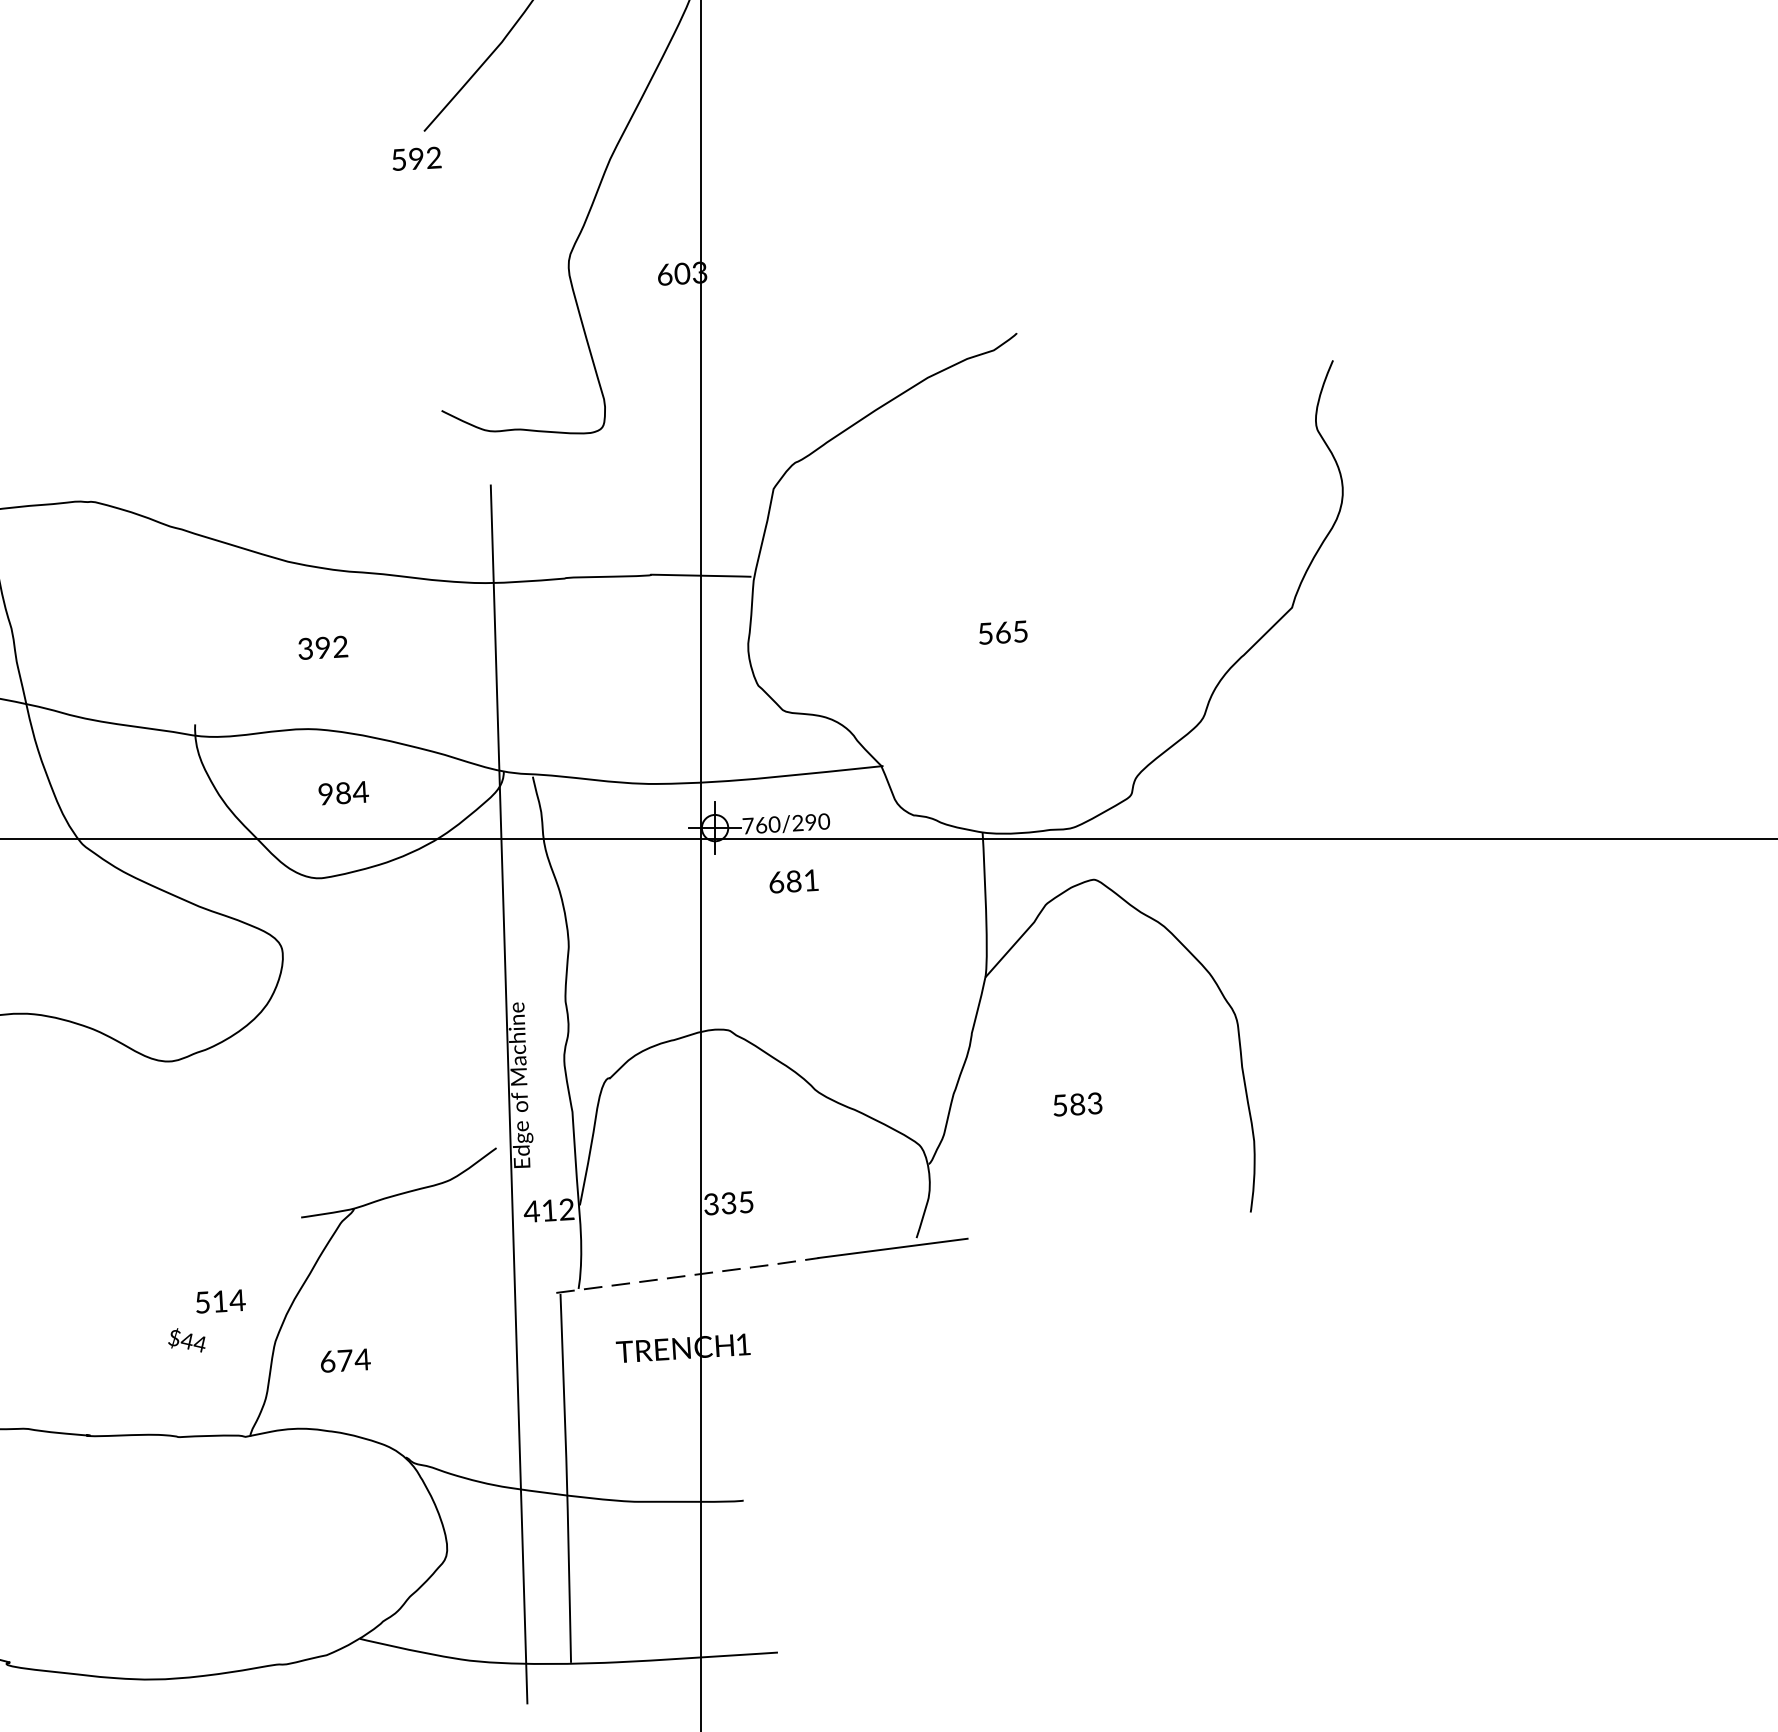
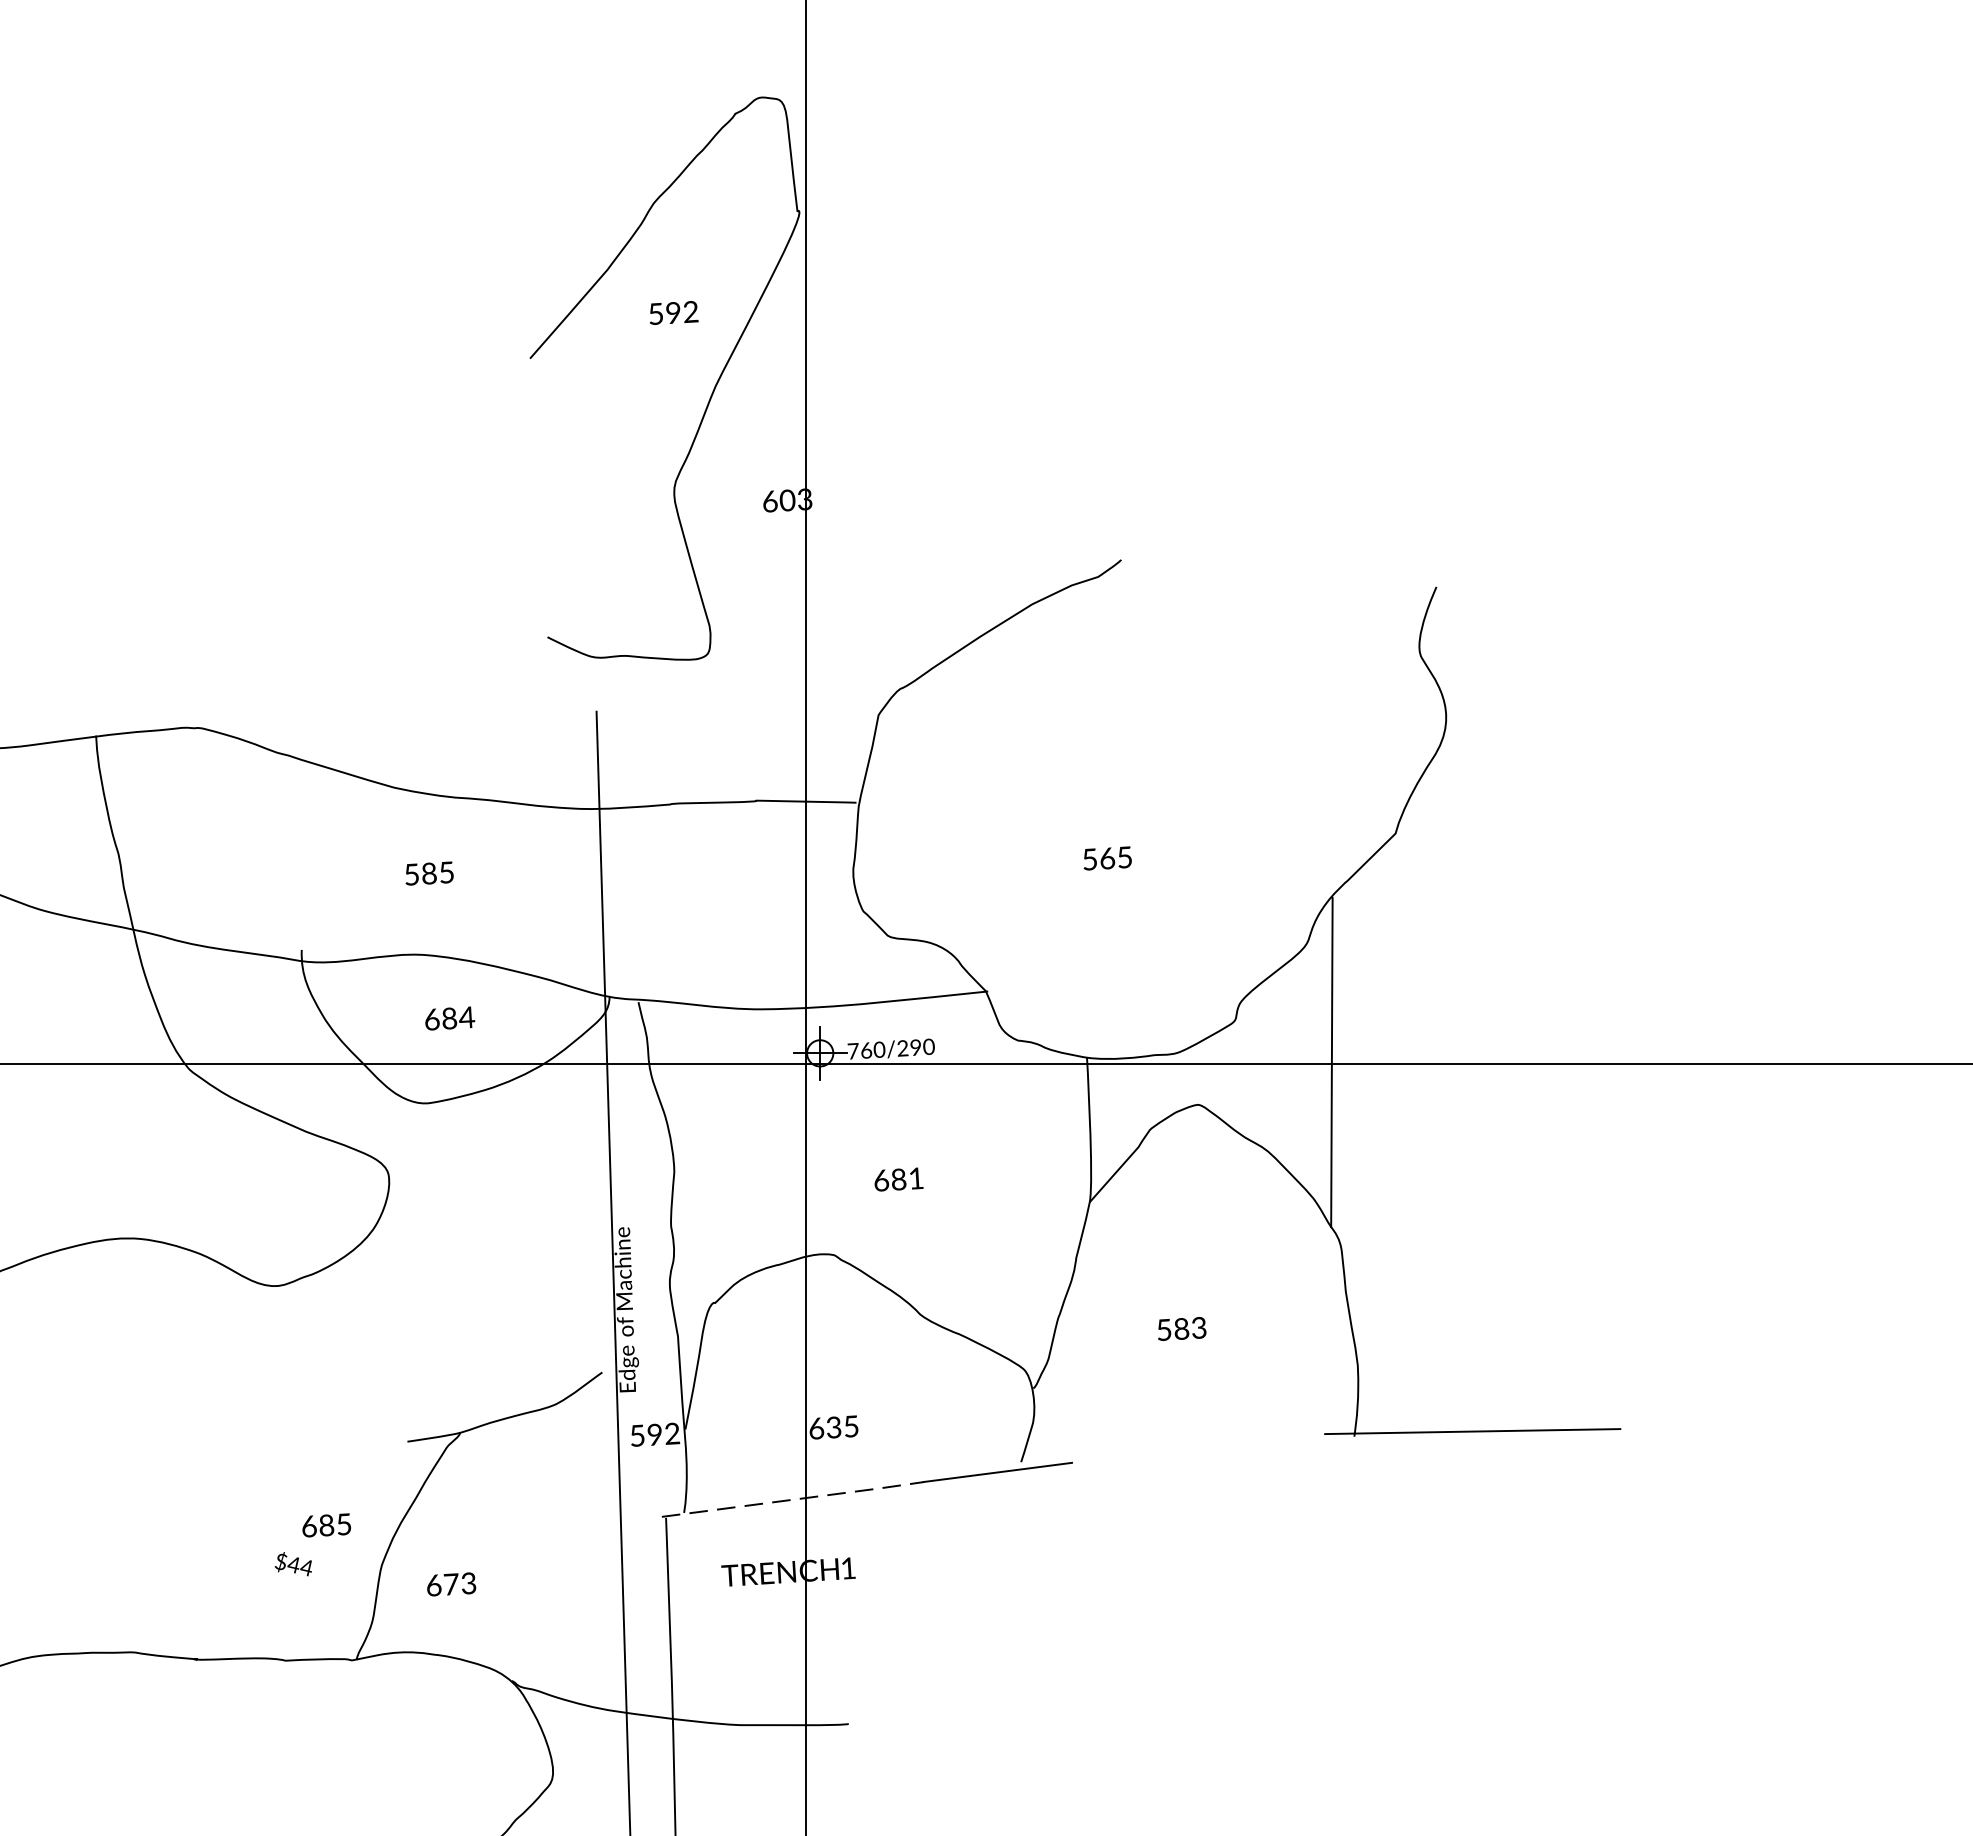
text: (417, 158) -> (674, 312), moved
text: (323, 647) -> (429, 873), 392 -> 585
text: (325, 794) -> (431, 1019), 984 -> 684
line: (1227, 837) -> (1331, 1062), added
text: (793, 881) -> (898, 1179), moved
text: (711, 1204) -> (816, 1428), 335 -> 635
line: (1369, 1207) -> (1472, 1431), added
text: (539, 1210) -> (645, 1434), 412 -> 592
text: (220, 1301) -> (327, 1525), 514 -> 685
text: (362, 1359) -> (468, 1583), 674 -> 673

